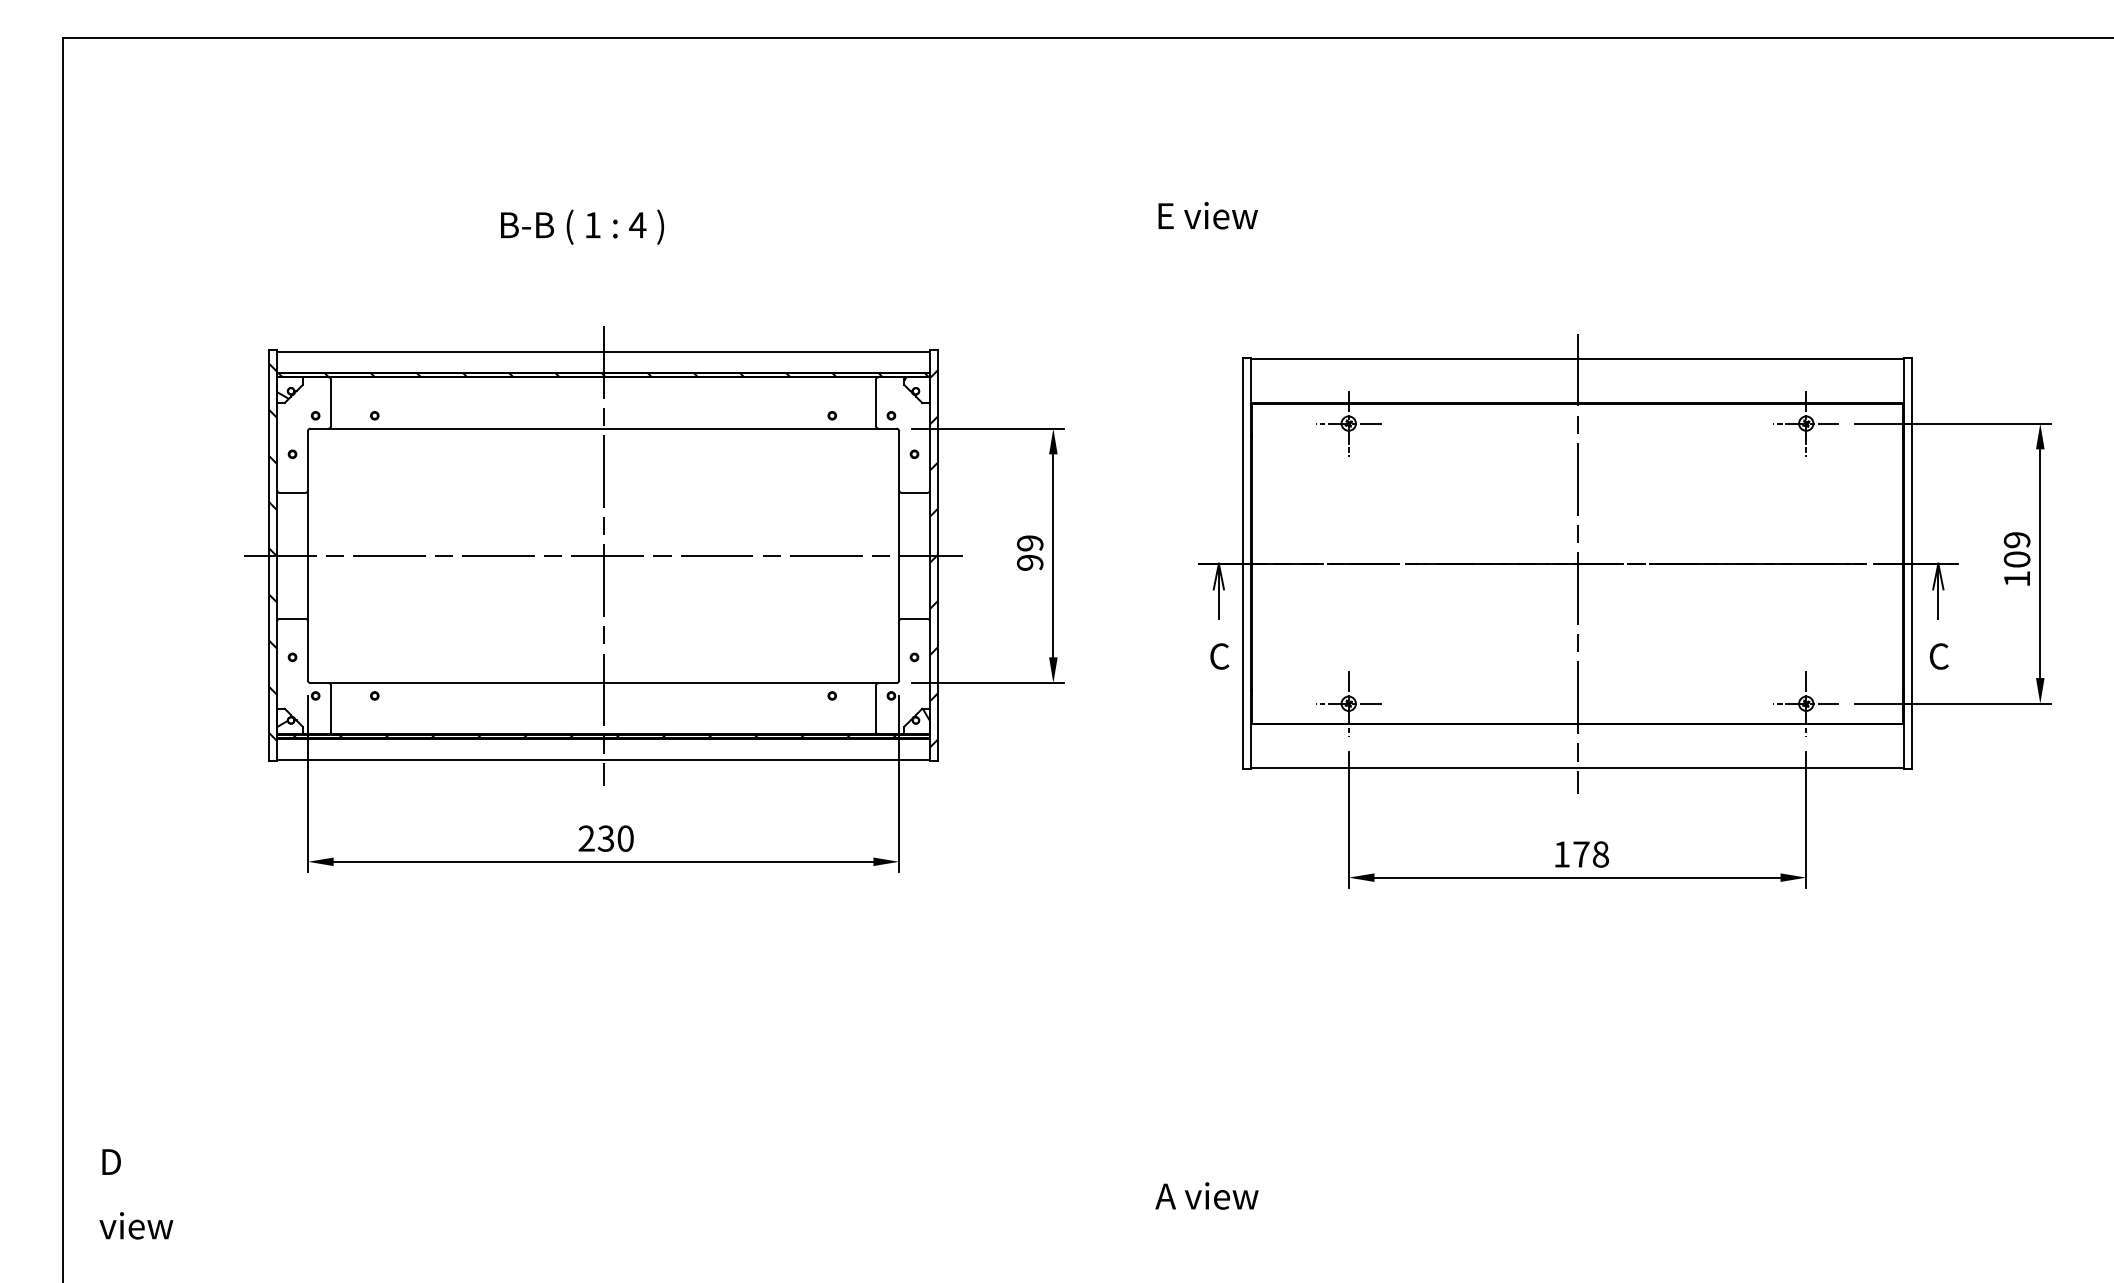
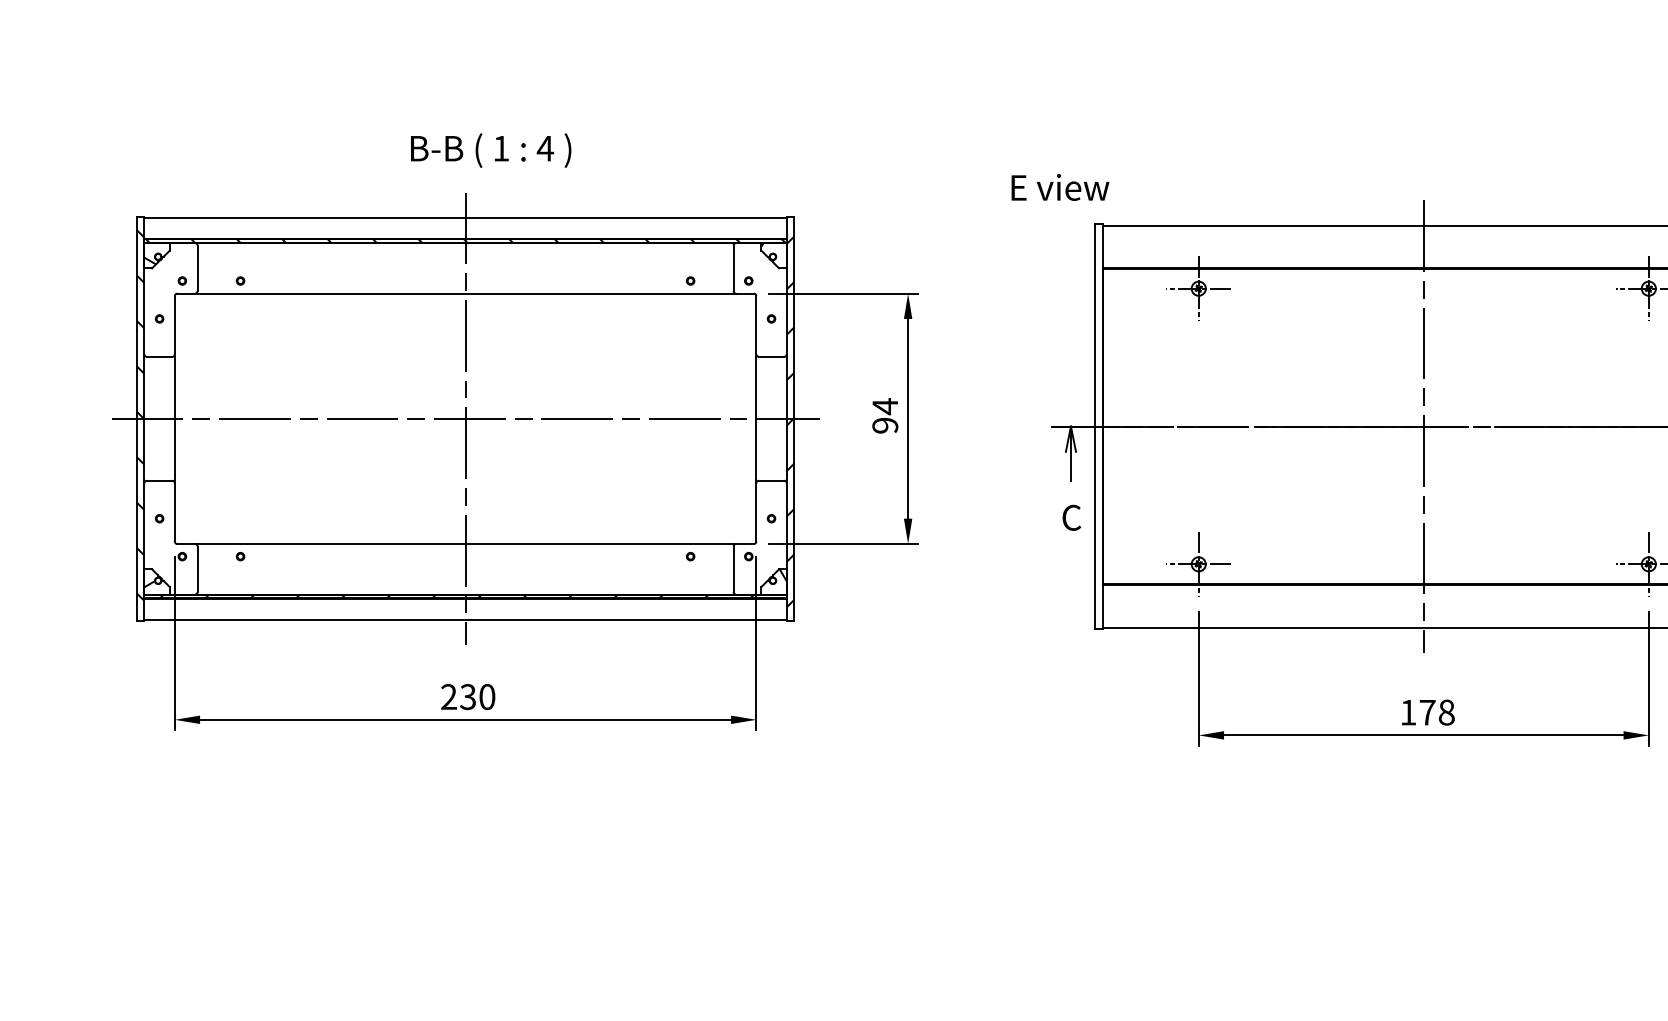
text: (1207, 215) -> (1059, 187), moved
text: (582, 226) -> (491, 149), moved
text: (1030, 543) -> (885, 406), 99 -> 94

